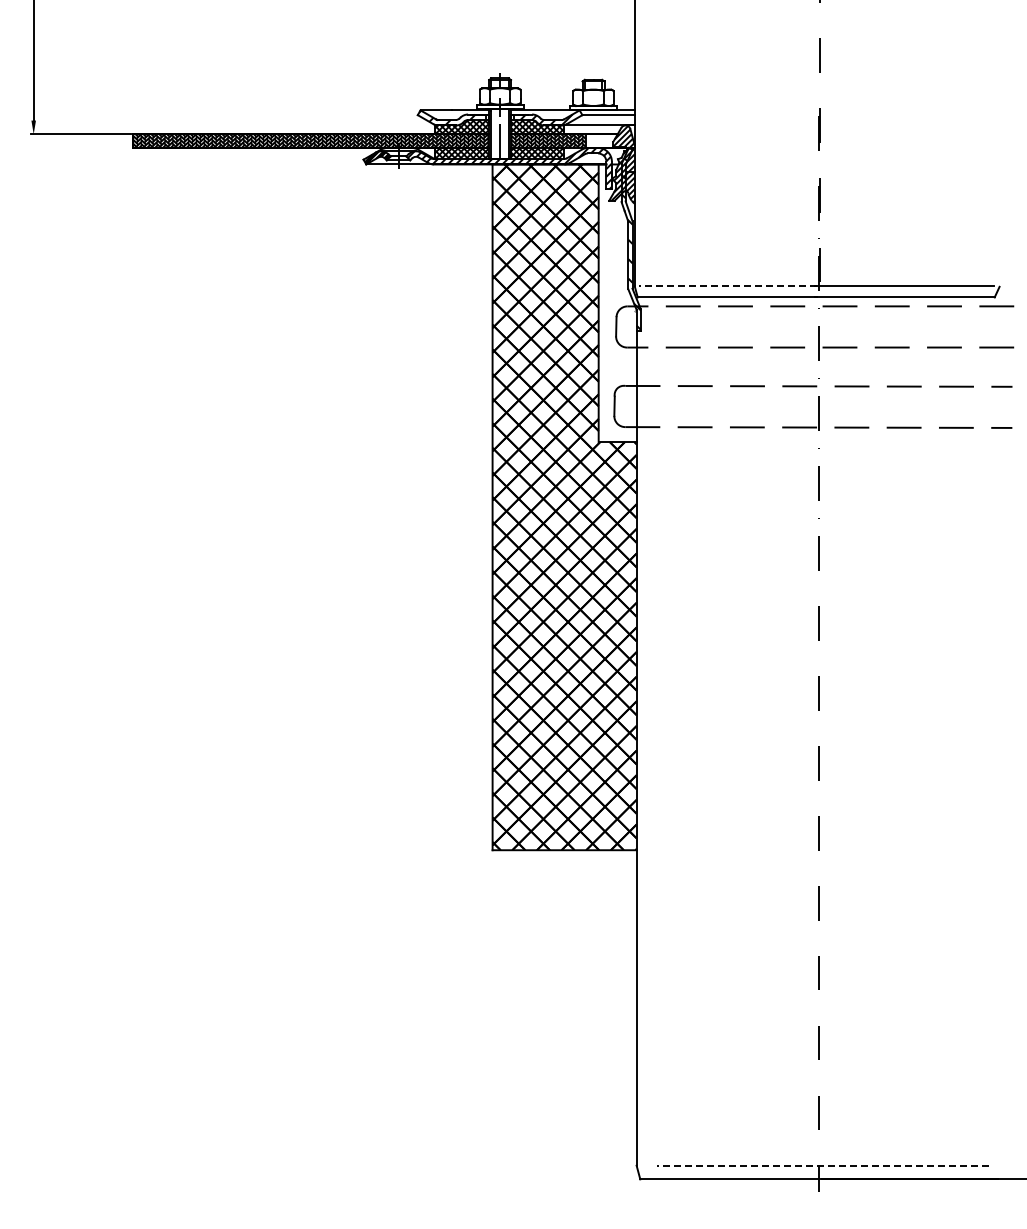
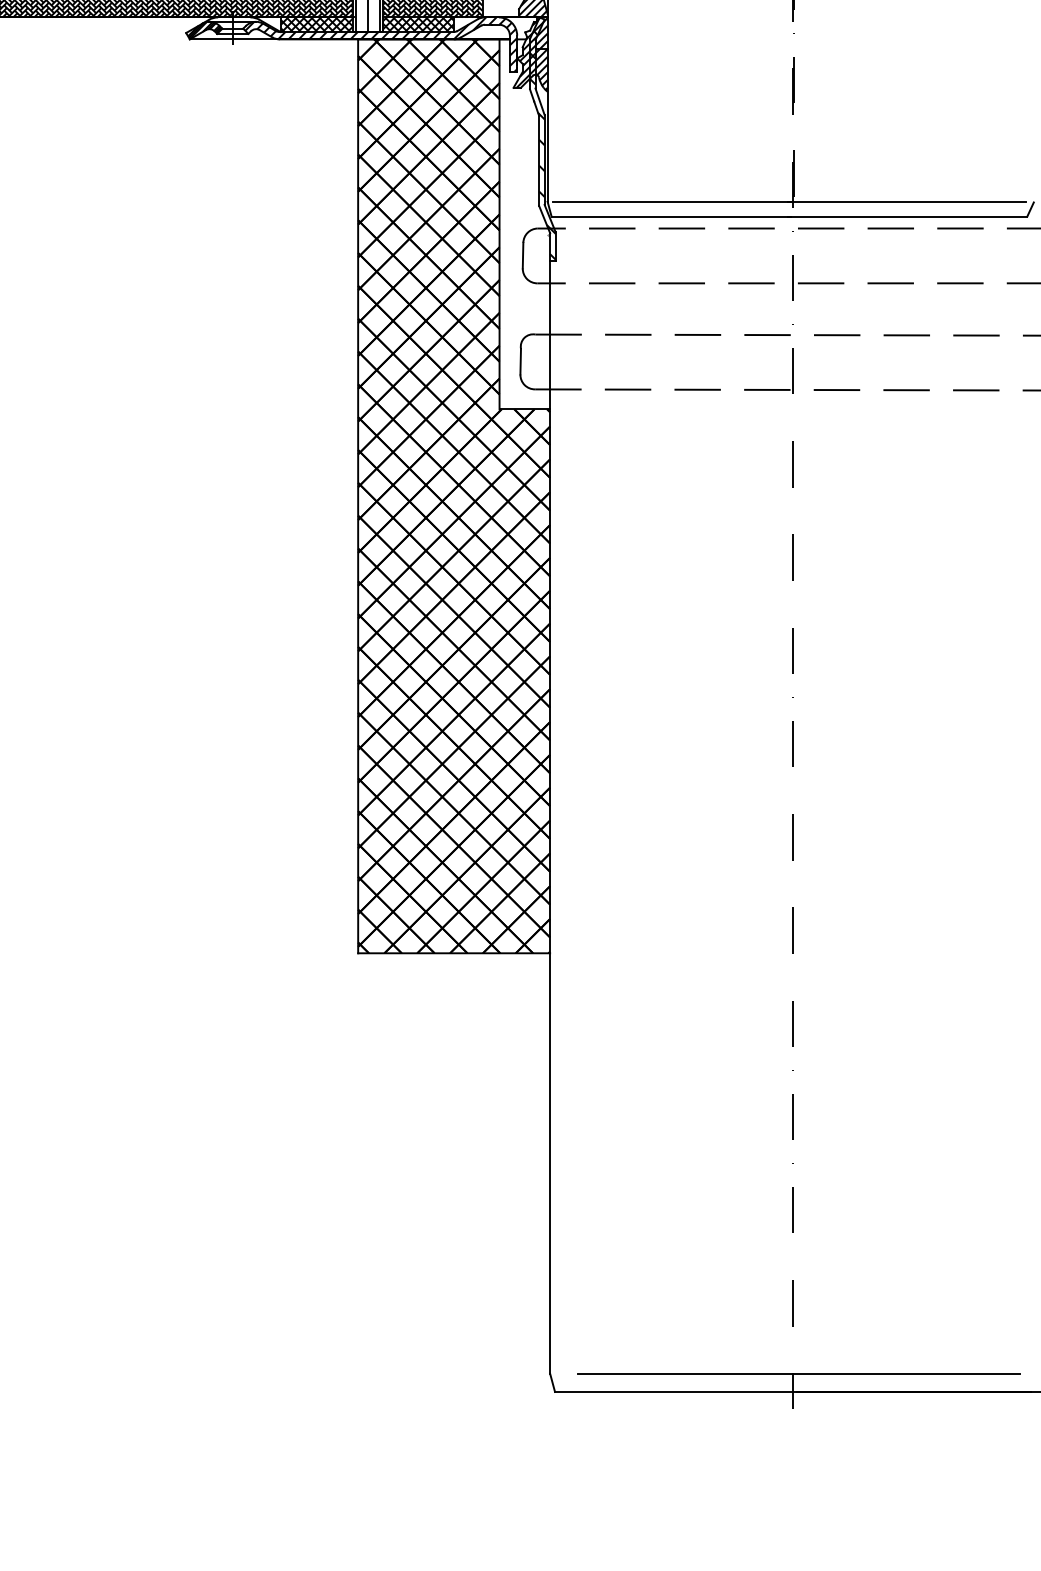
line: (727, 286) -> (671, 202), dashed -> solid
line: (822, 1165) -> (797, 1373), dashed -> solid

